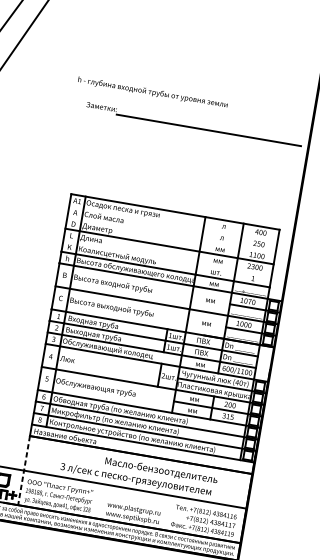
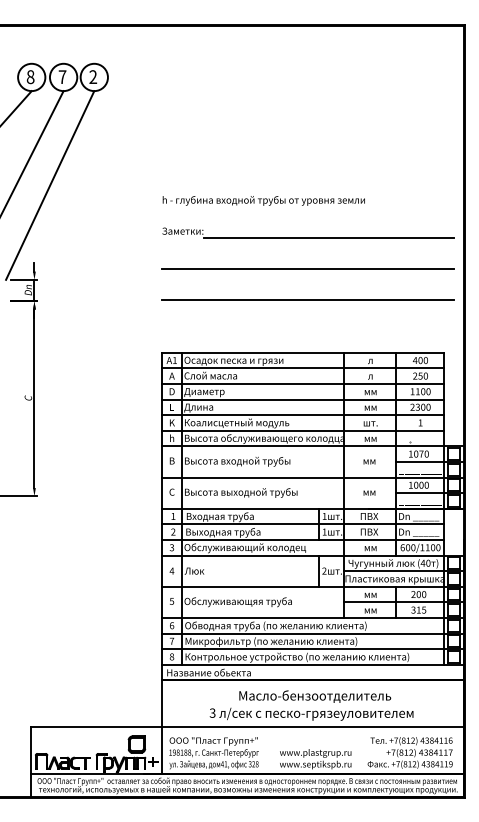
text: (152, 92) -> (263, 200), moved
line: (189, 150) -> (307, 268), added
line: (185, 173) -> (307, 300), added
line: (173, 223) -> (303, 368), added
line: (171, 234) -> (303, 383), added
line: (167, 258) -> (303, 415), added
line: (24, 470) -> (162, 727), dashed -> solid
text: (161, 470) -> (315, 696), moved

